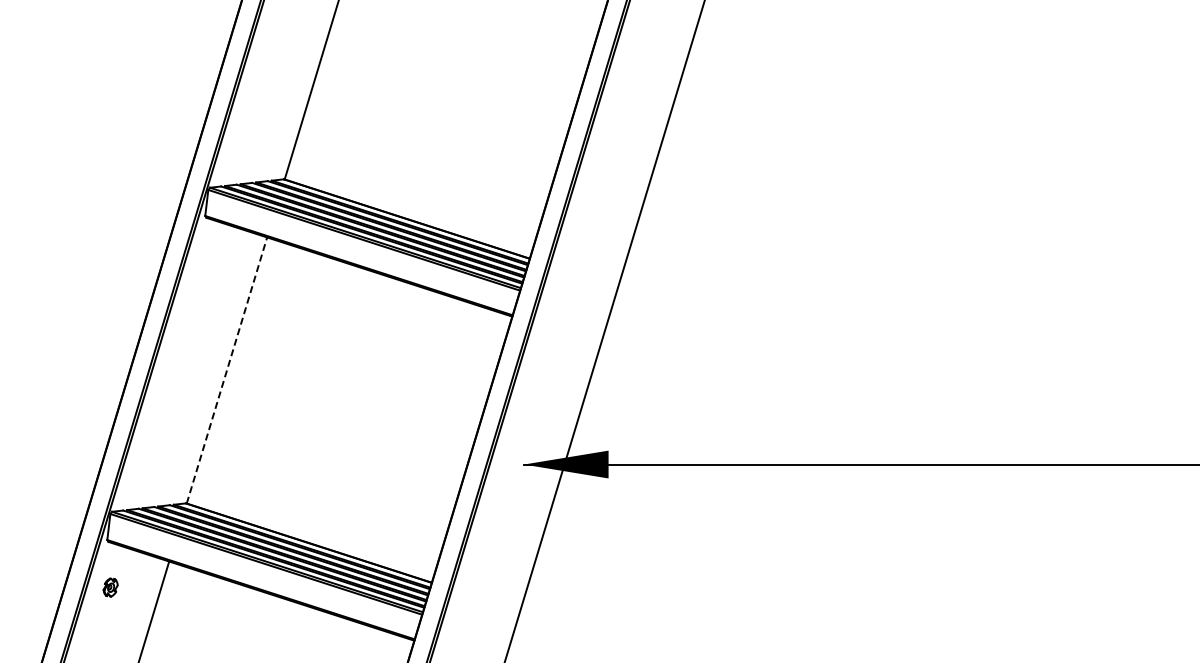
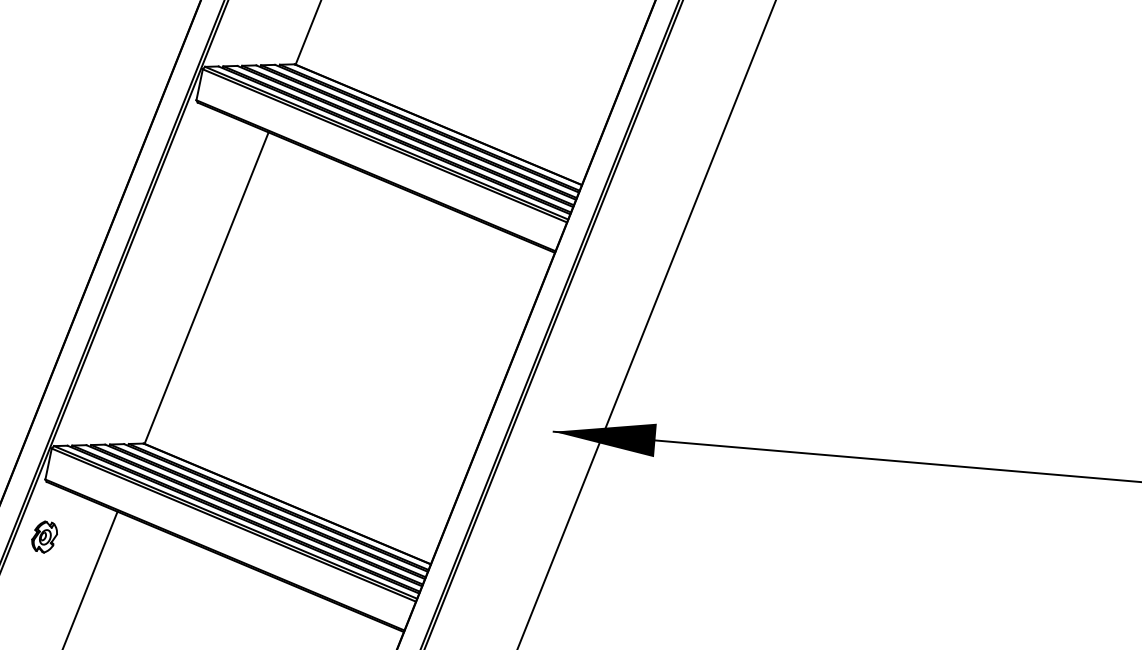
line: (227, 370) -> (207, 288), dashed -> solid
part: (110, 587) -> (44, 536), size x1.43

